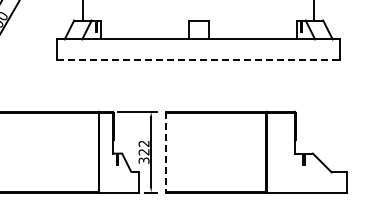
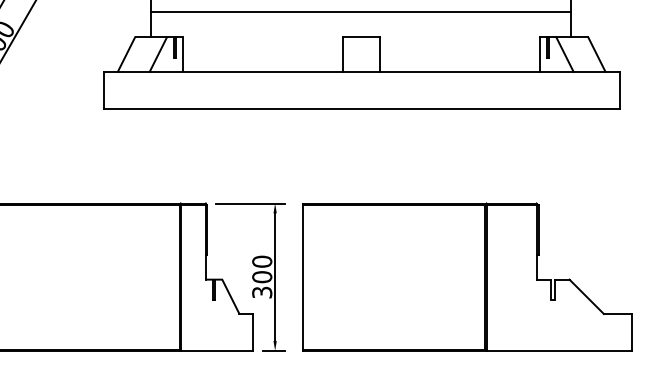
line: (197, 6) -> (359, 11), added
line: (198, 59) -> (361, 108), dashed -> solid
text: (143, 147) -> (261, 268), 322 -> 300
line: (166, 152) -> (303, 277), dashed -> solid

